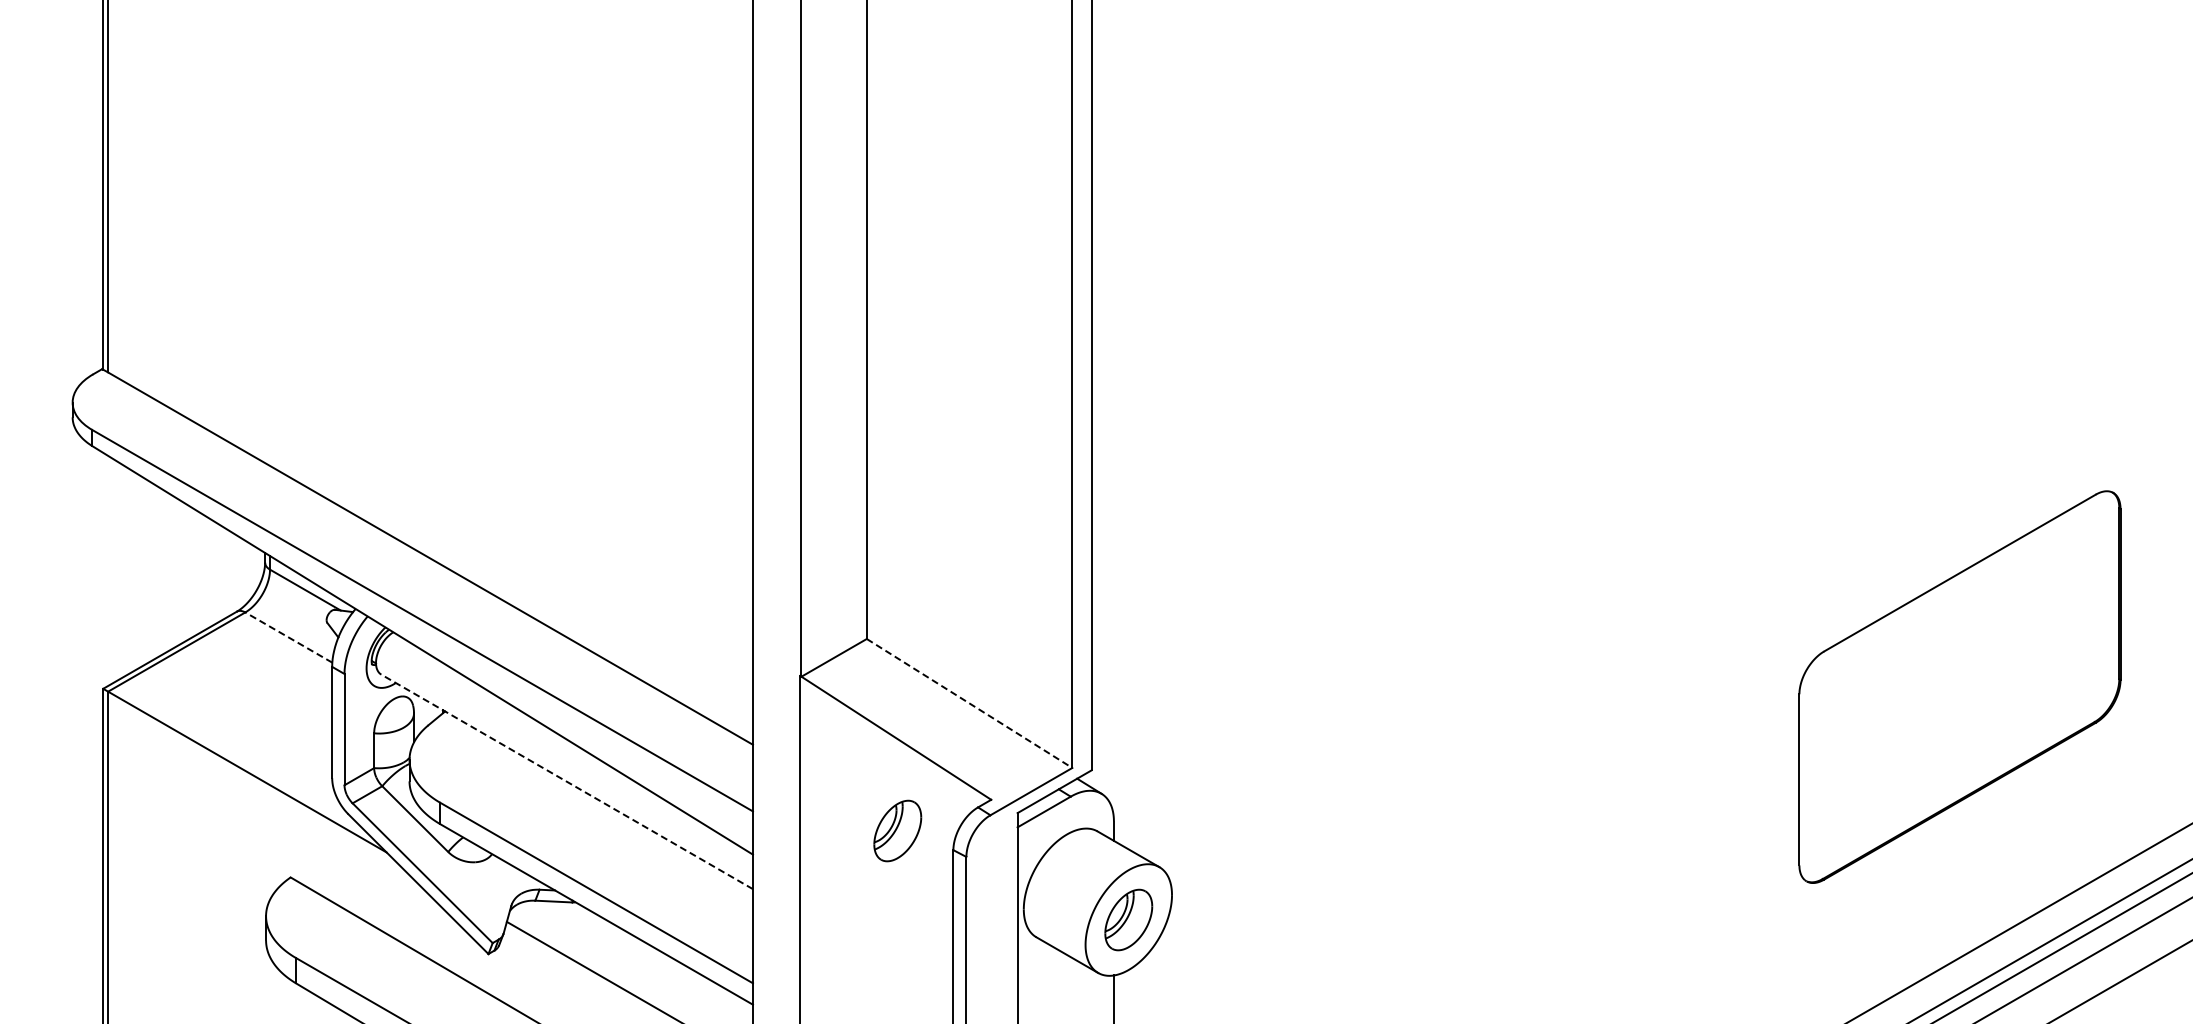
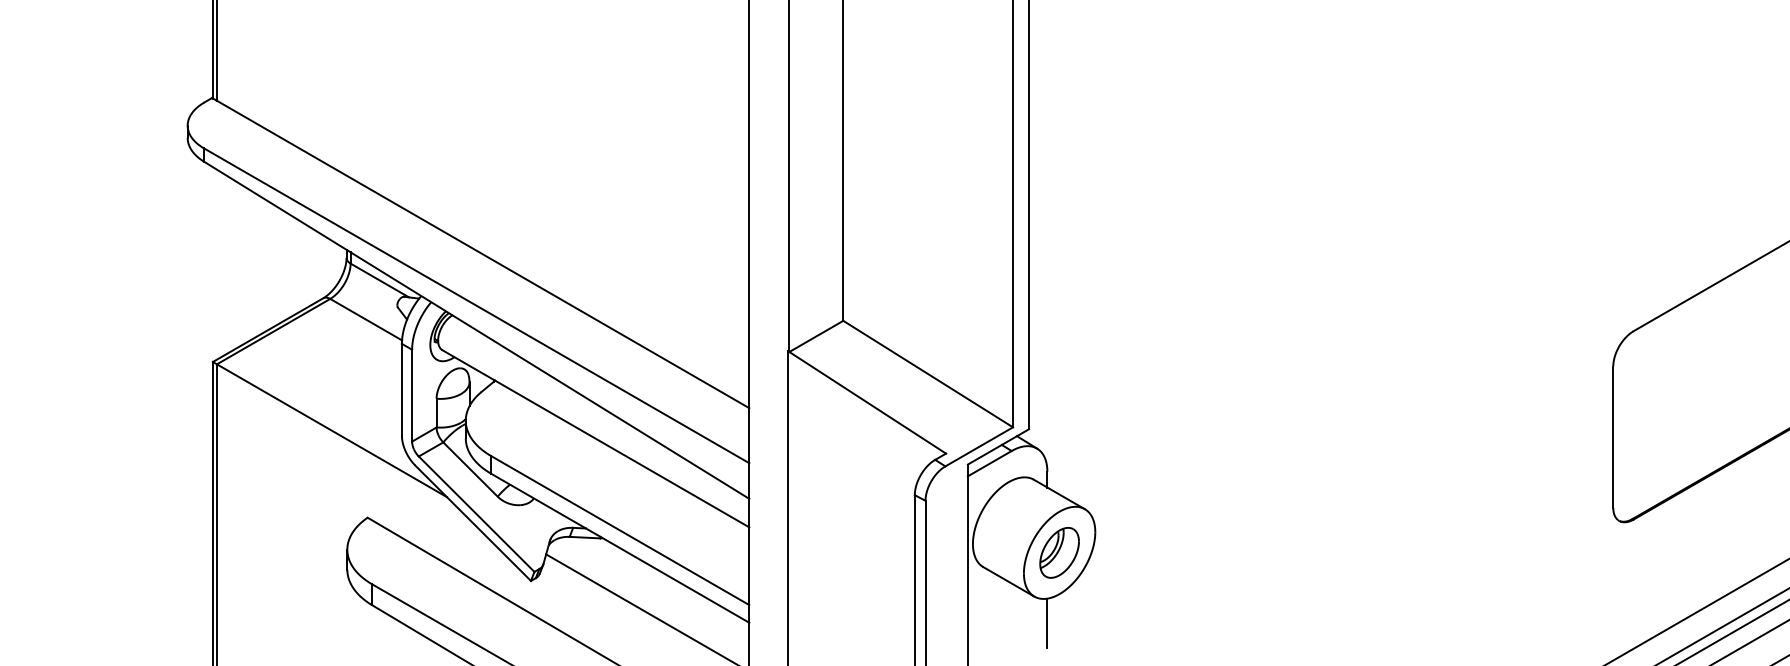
line: (288, 637) -> (365, 319), dashed -> solid
line: (970, 703) -> (928, 374), dashed -> solid
line: (567, 781) -> (596, 438), dashed -> solid
part: (897, 830) -> (868, 478), removed

